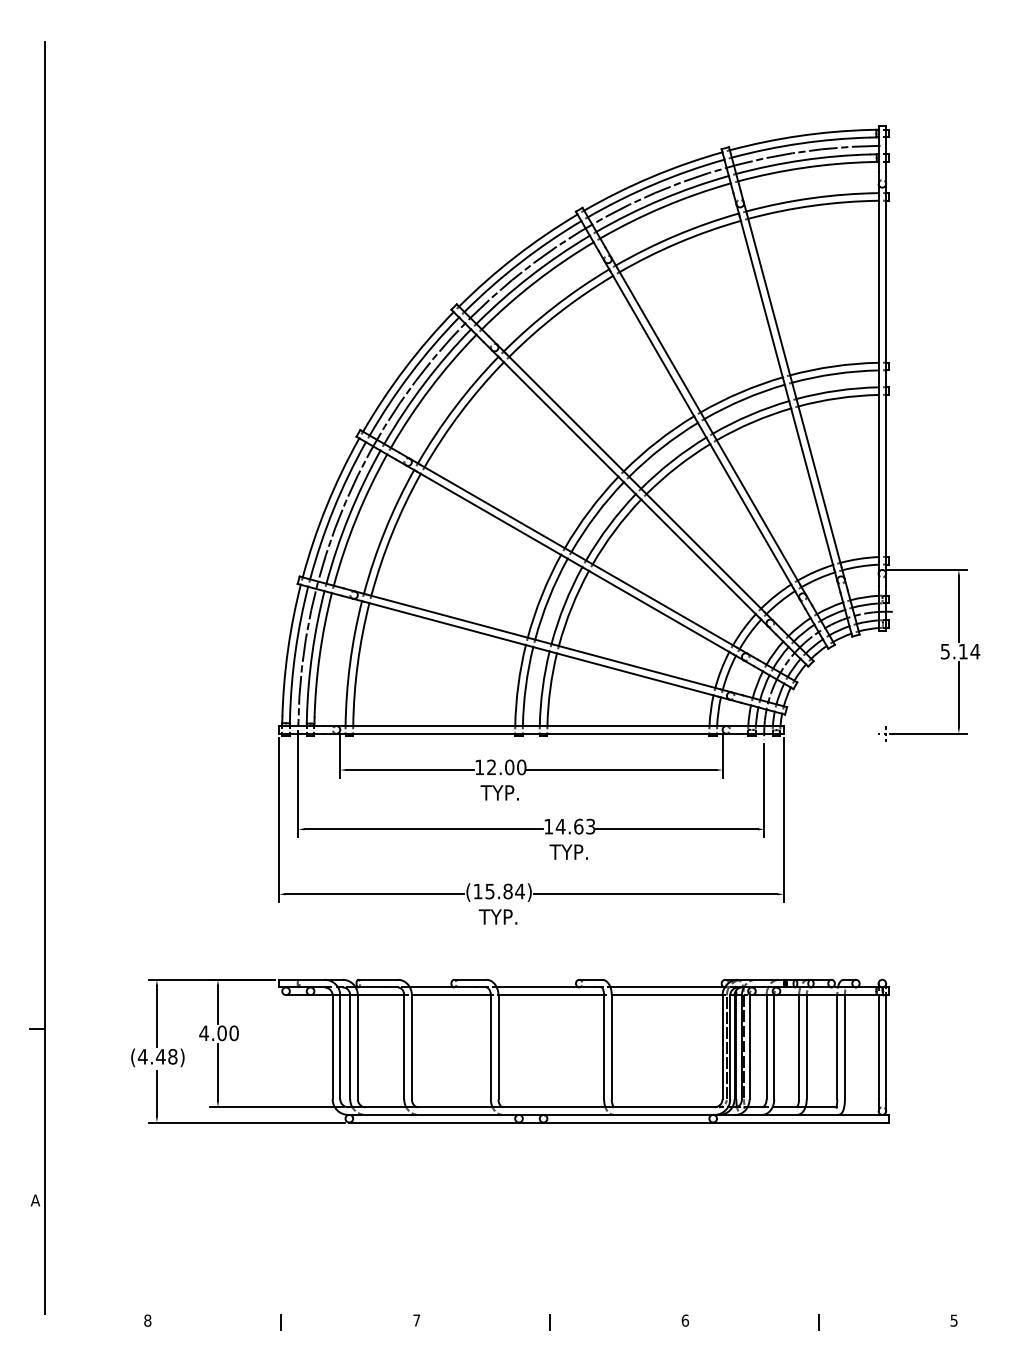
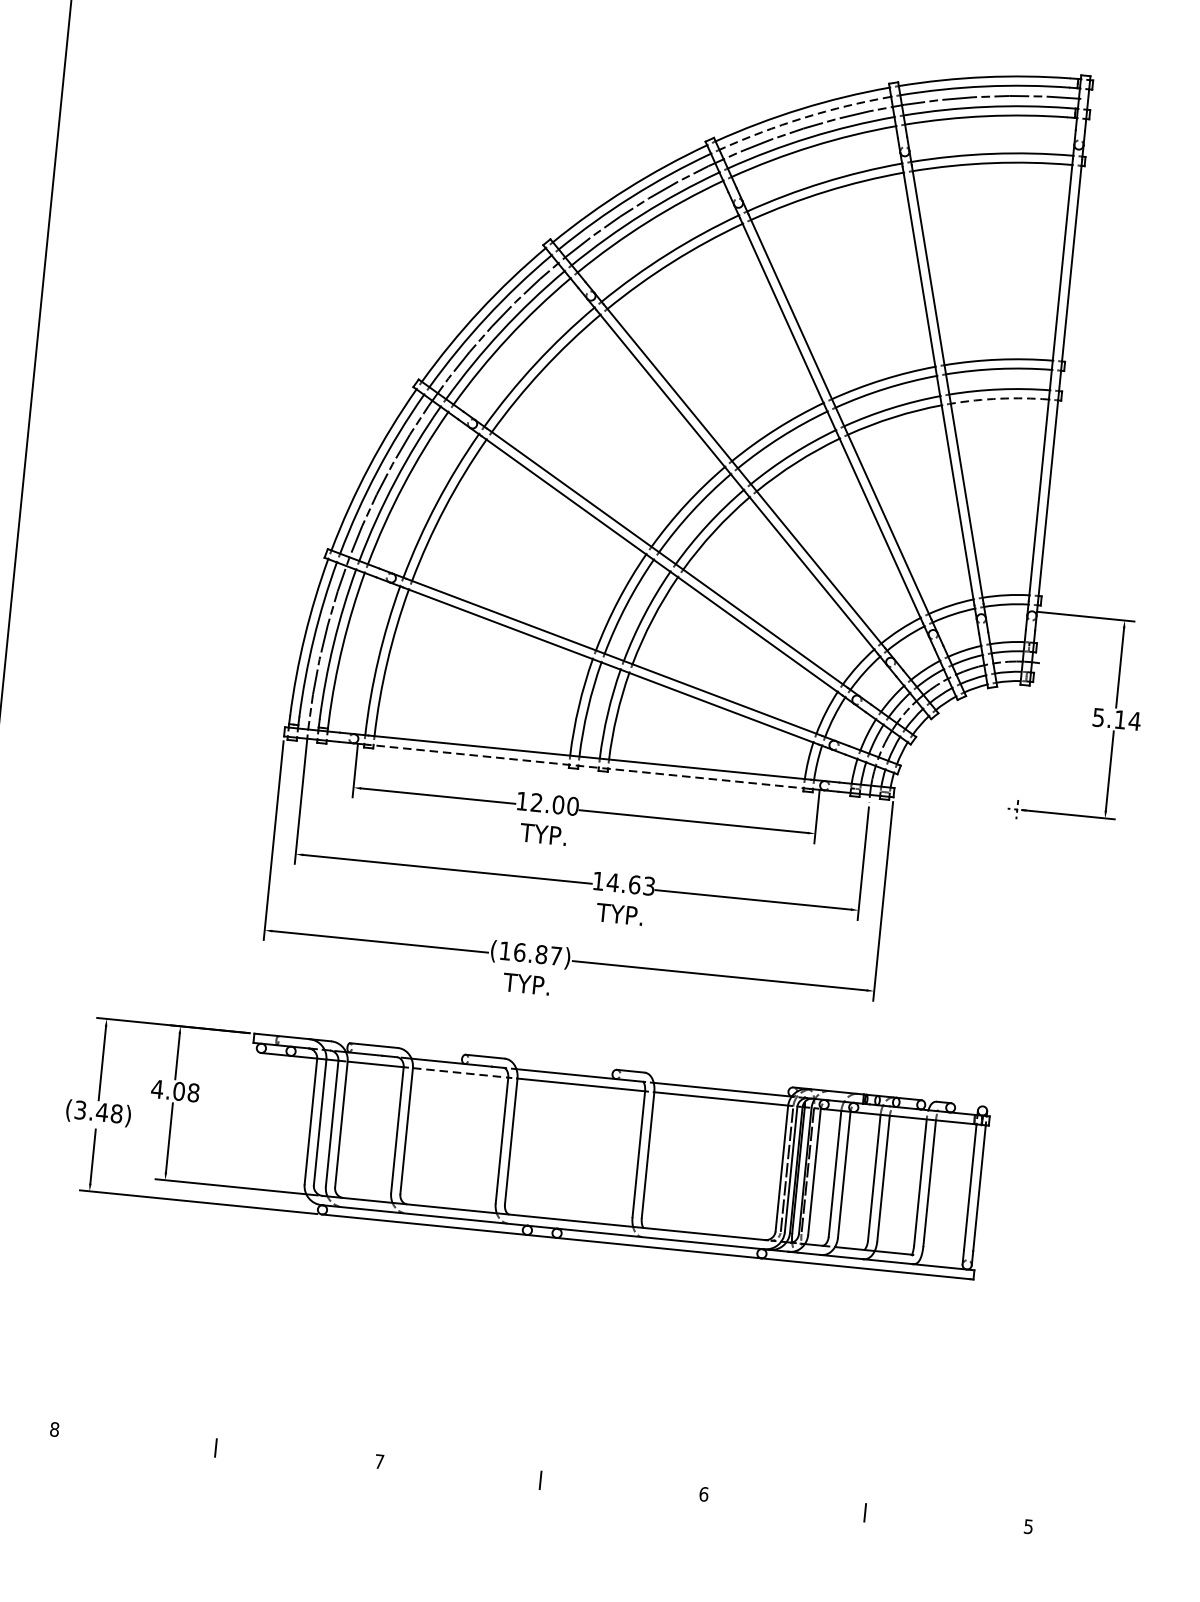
arc: (654, 184) -> (803, 118), solid -> dashed
arc: (838, 398) -> (1000, 398), solid -> dashed
line: (530, 733) -> (587, 766), solid -> dashed
text: (504, 891) -> (537, 954), (15.84) -> (16.87)
line: (451, 995) -> (460, 1073), solid -> dashed
text: (233, 1032) -> (192, 1091), 4.00 -> 4.08
text: (142, 1056) -> (80, 1109), (4.48) -> (3.48)

